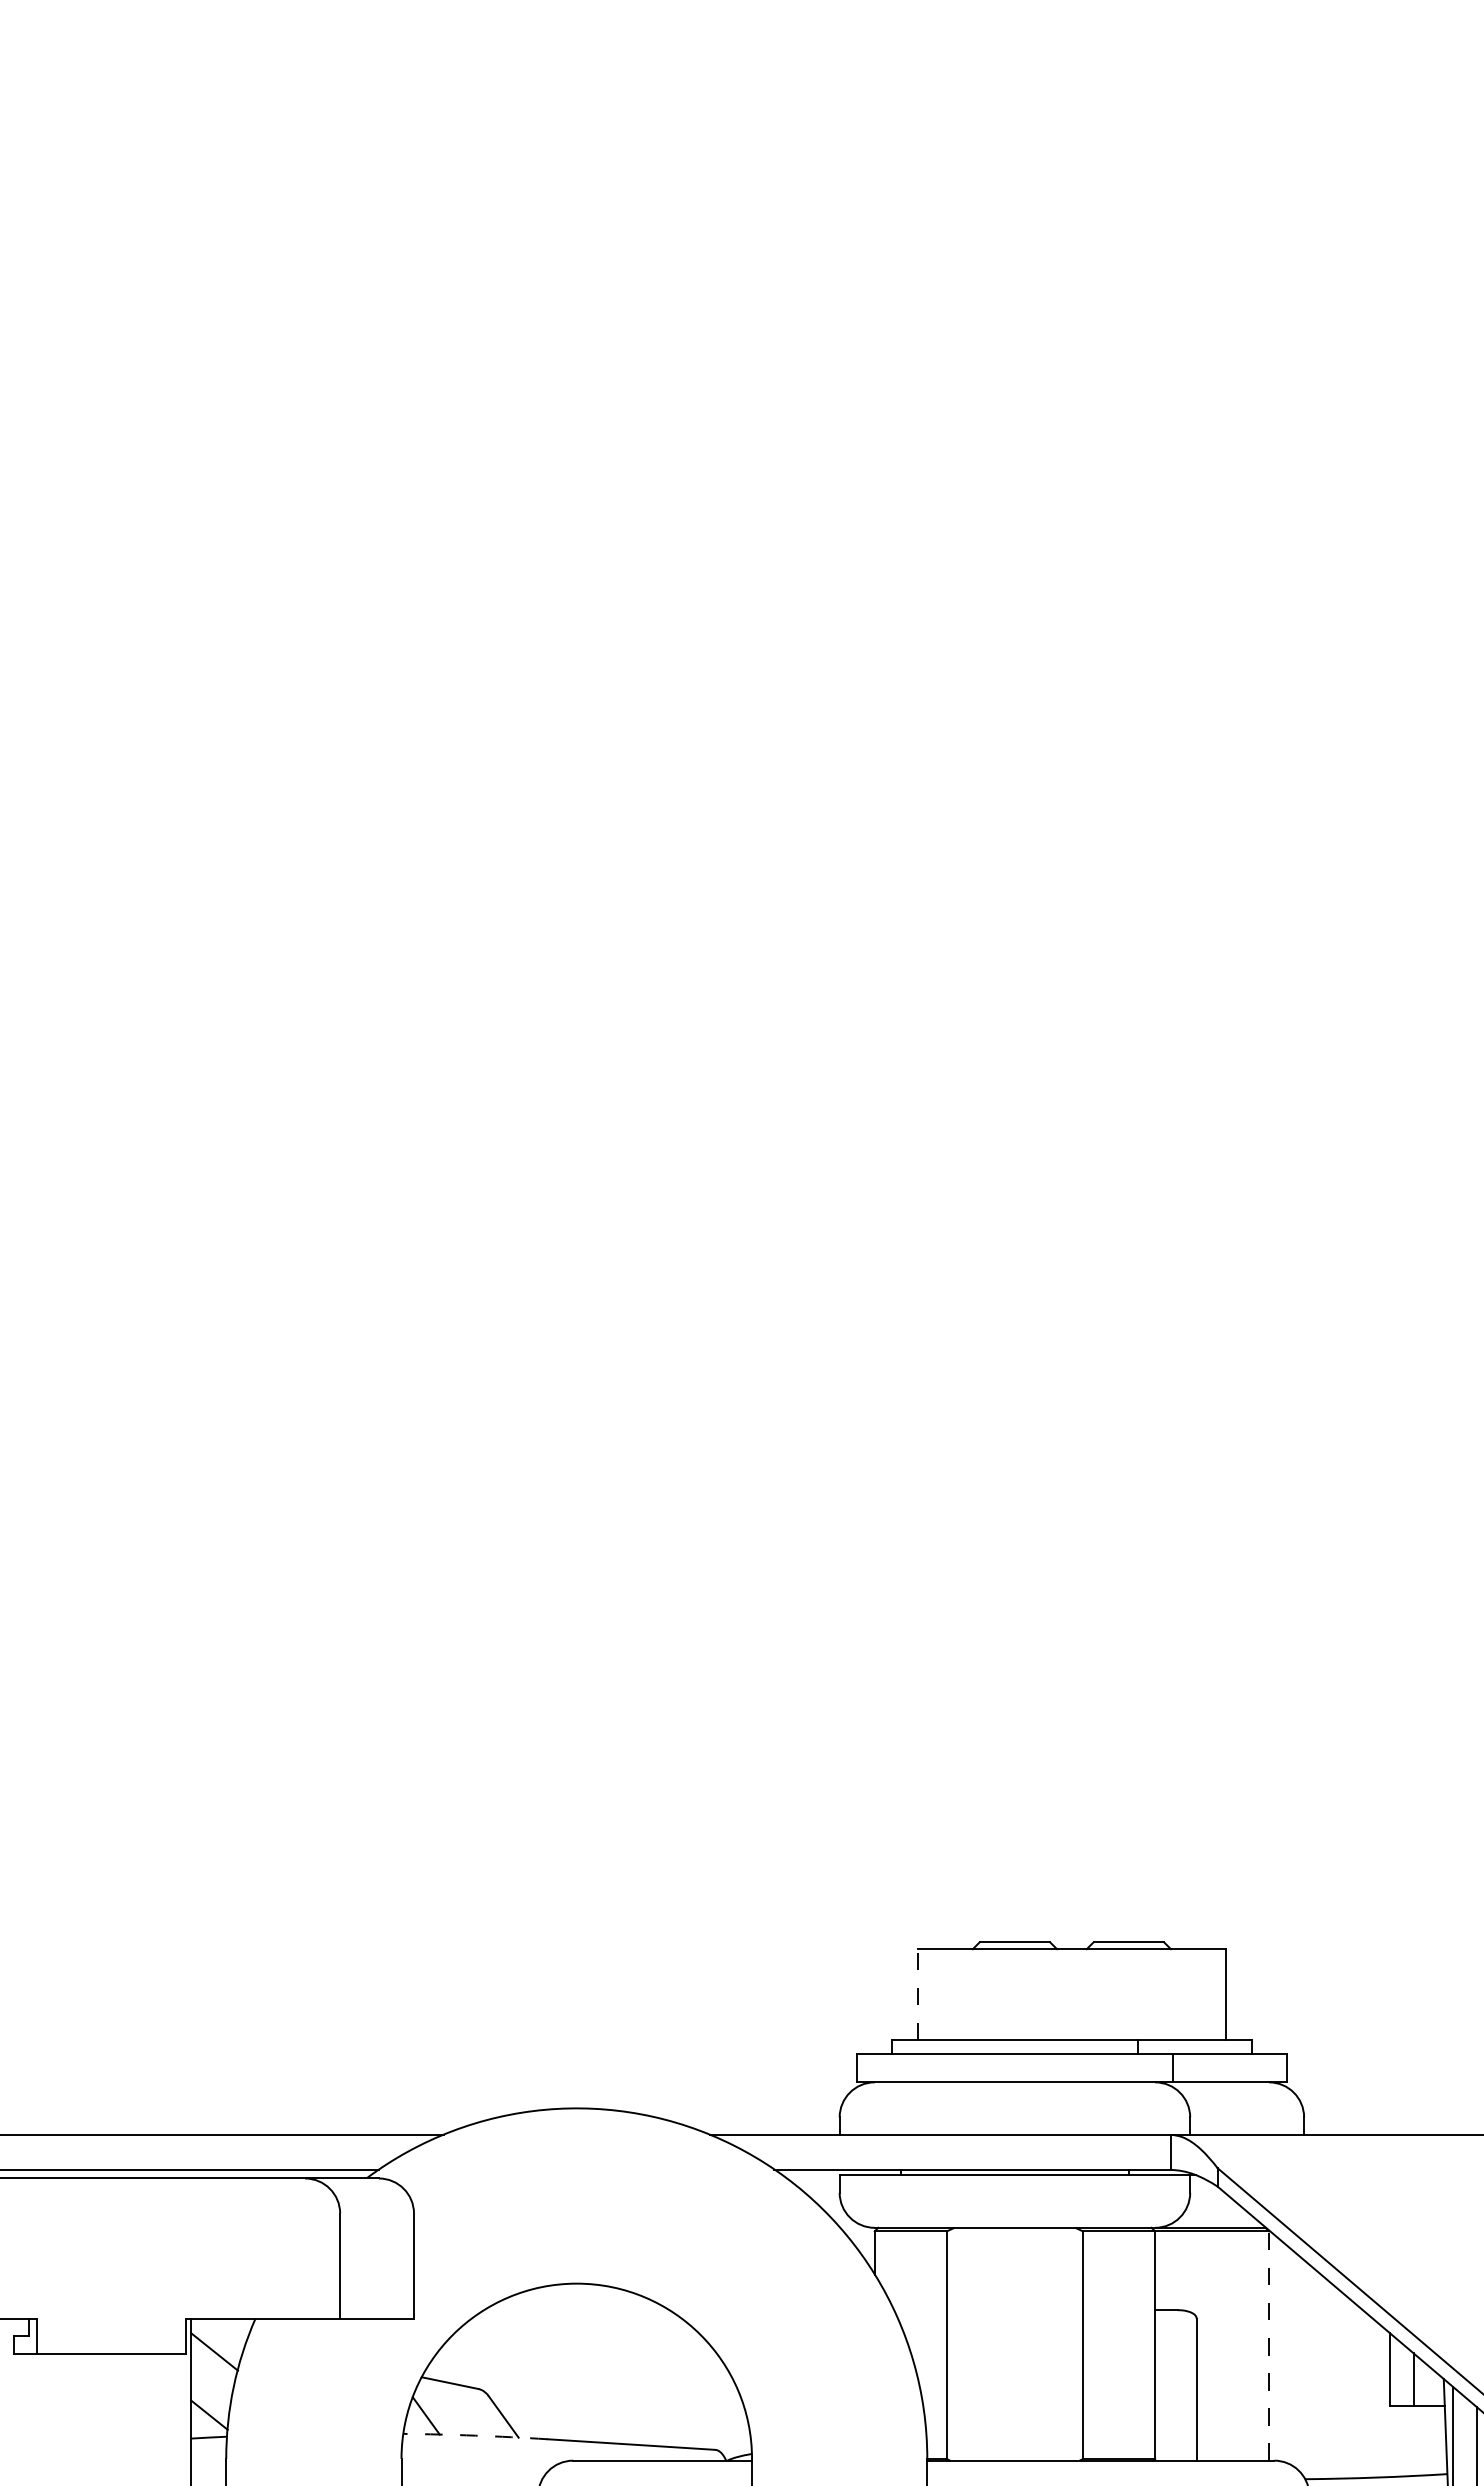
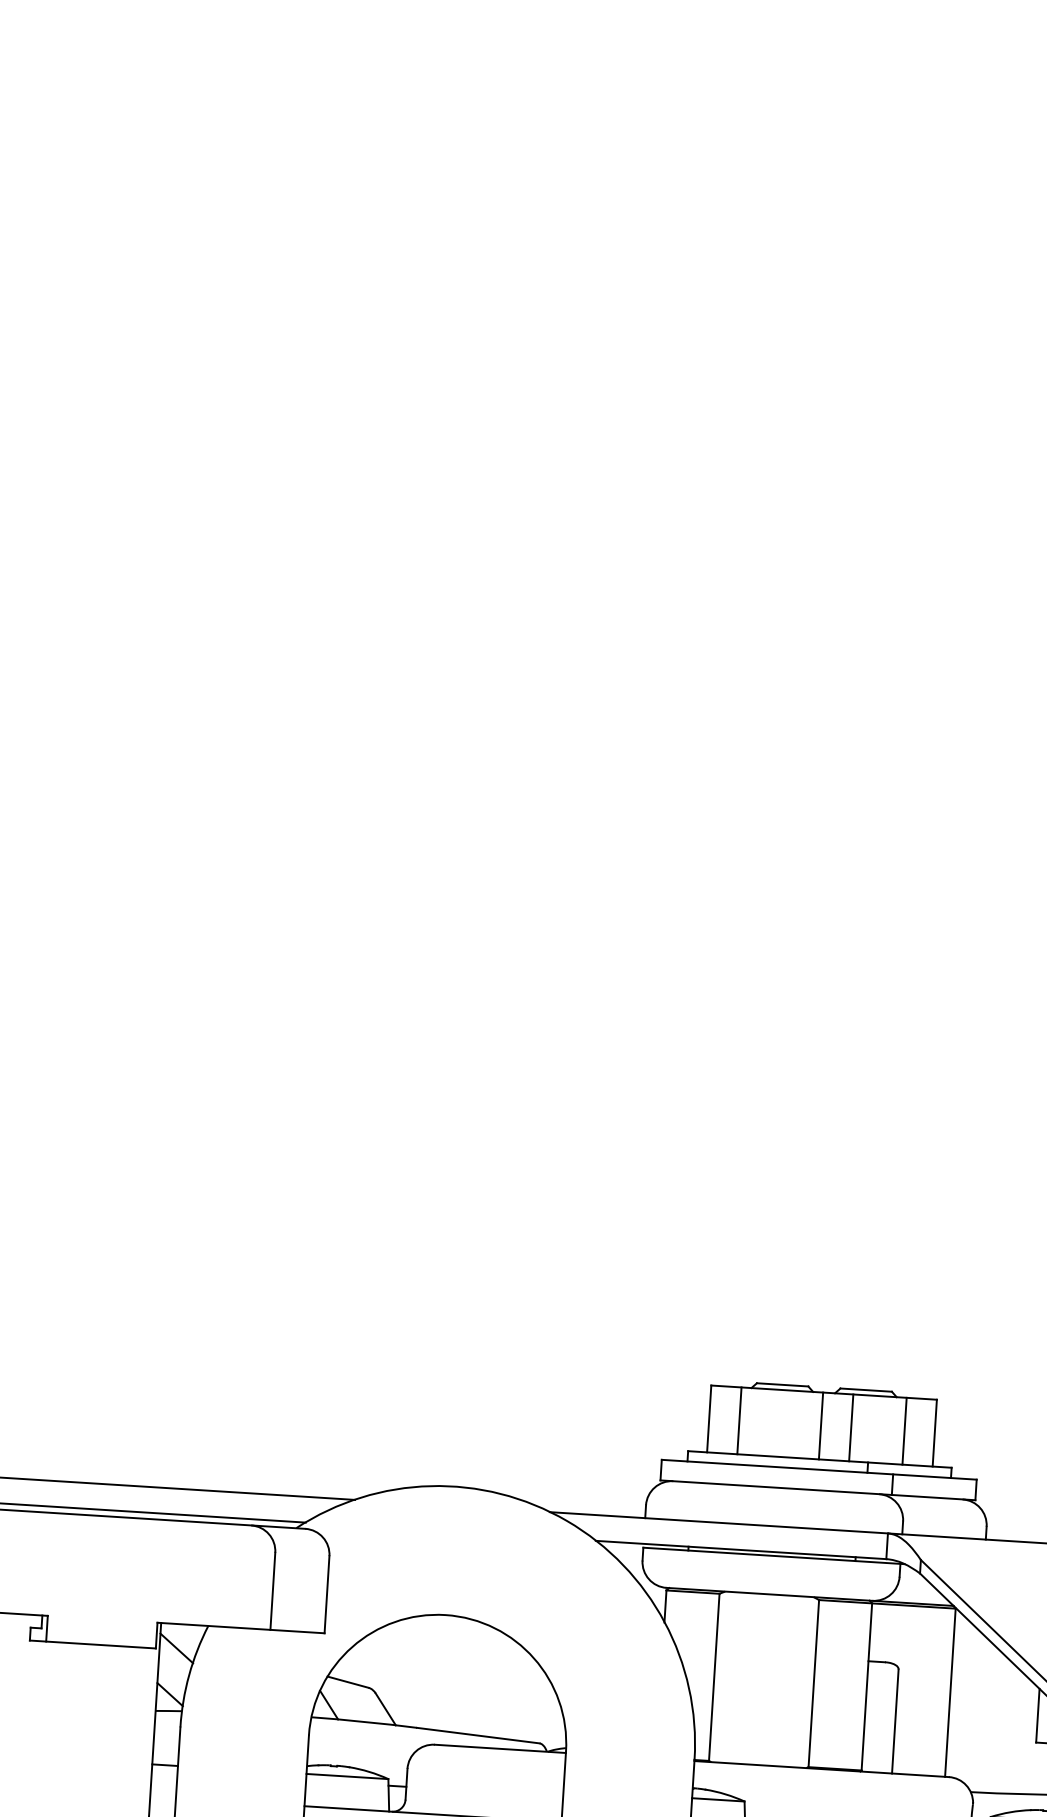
line: (918, 1994) -> (709, 1418), dashed -> solid
line: (959, 1994) -> (739, 1420), added
line: (1070, 1994) -> (820, 1425), added
line: (1111, 1994) -> (851, 1427), added
line: (1184, 1994) -> (904, 1431), added
line: (1269, 2346) -> (950, 1693), dashed -> solid
arc: (475, 2435) -> (364, 1721), dashed -> solid

